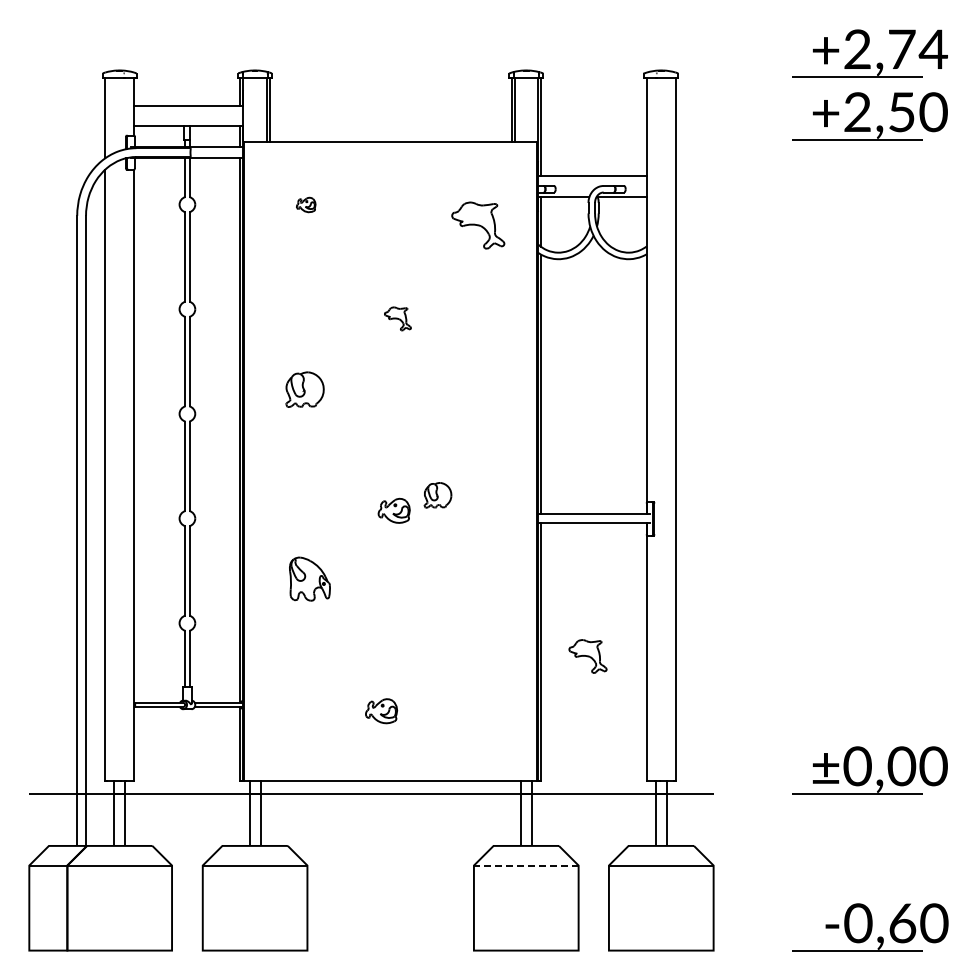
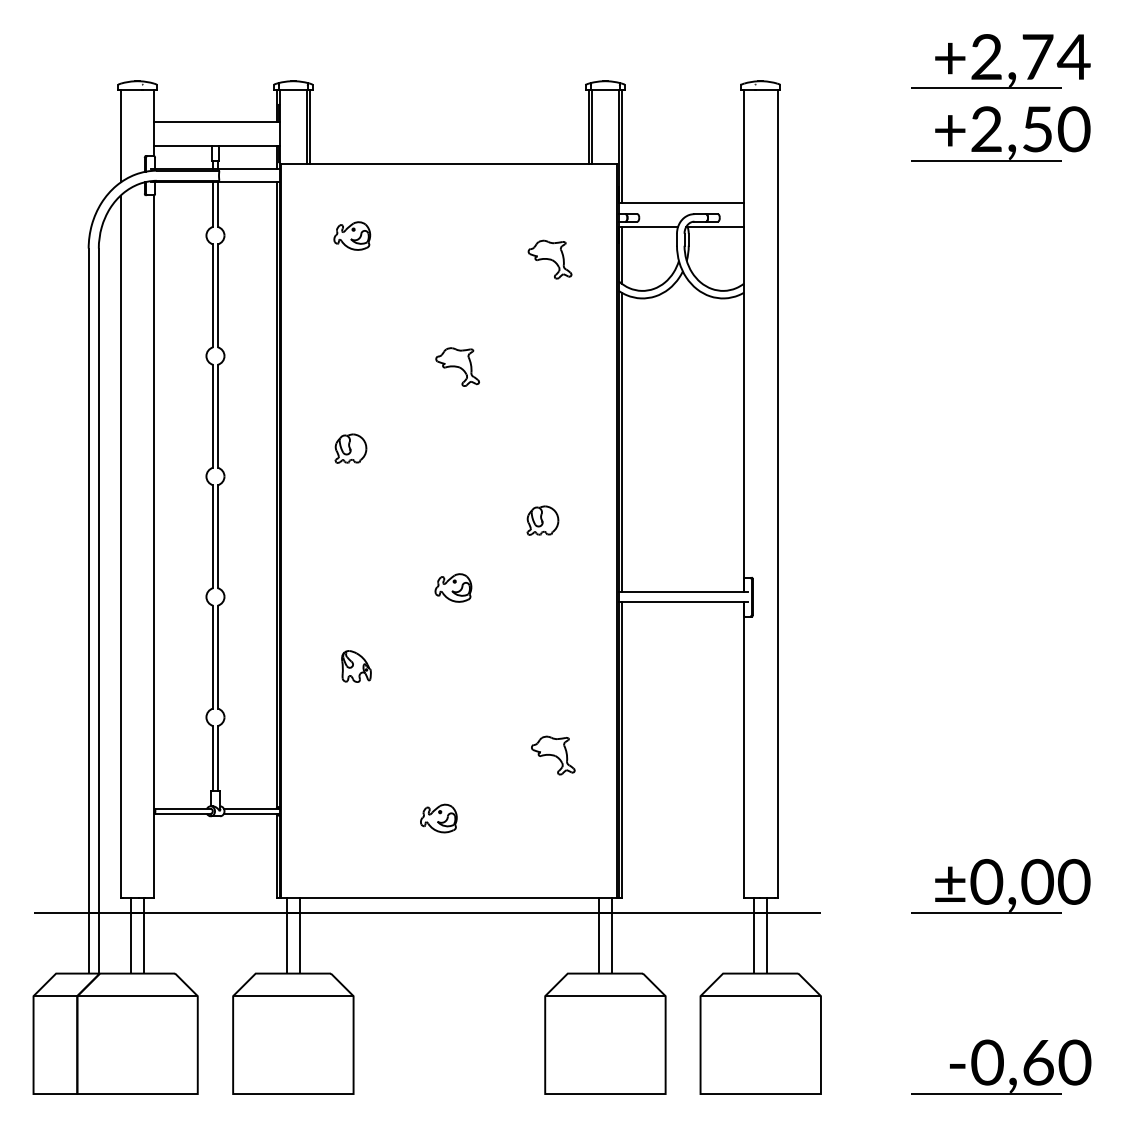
part: (305, 204) -> (351, 235), size x1.67
part: (477, 225) -> (549, 259), size x0.71
part: (397, 318) -> (457, 366), size x1.43
part: (305, 389) -> (351, 448), size x0.71
part: (437, 495) -> (542, 520), moved
part: (309, 578) -> (355, 665), size x0.62
part: (587, 656) -> (552, 755), moved
line: (525, 865) -> (604, 996), dashed -> solid

